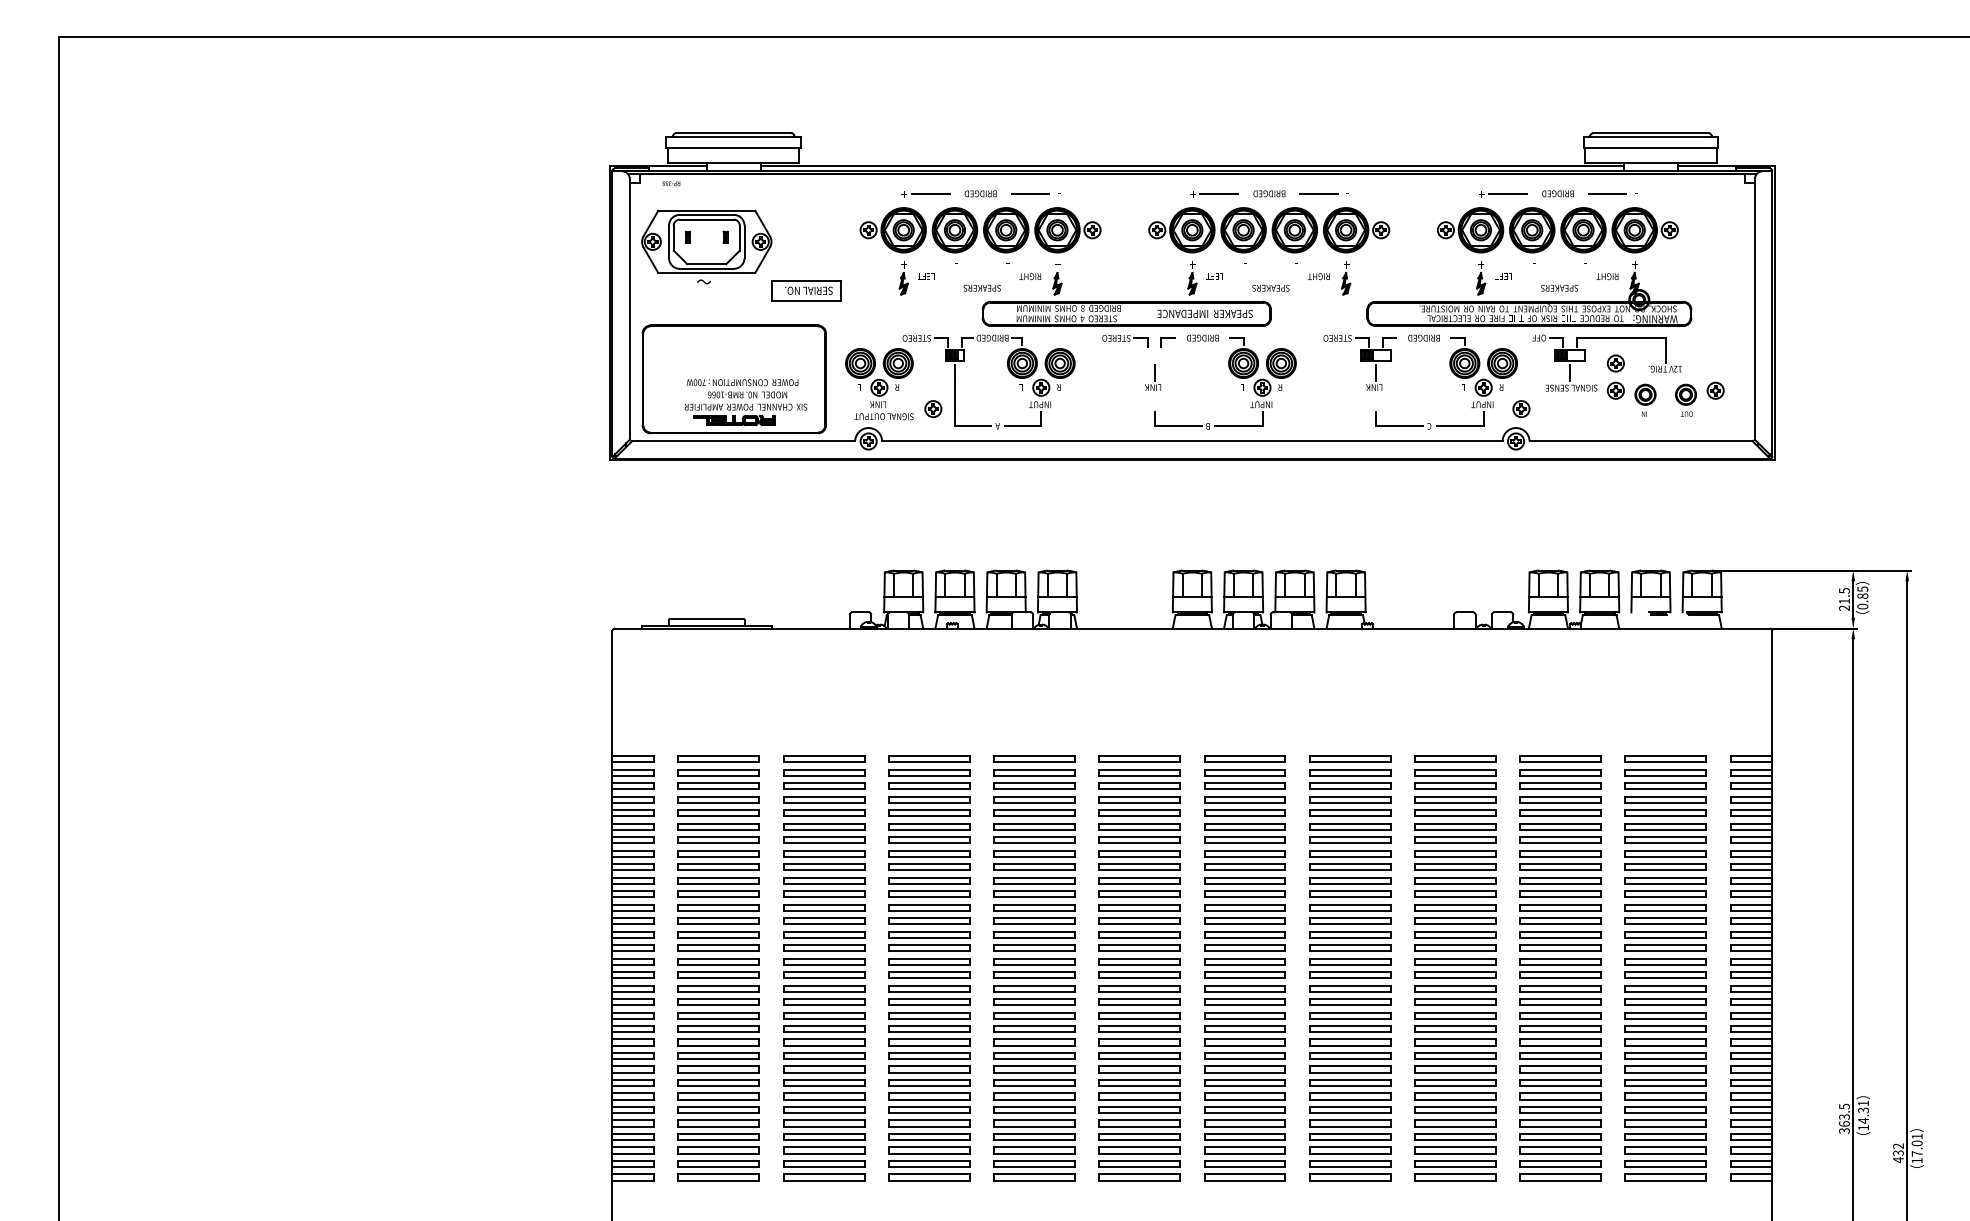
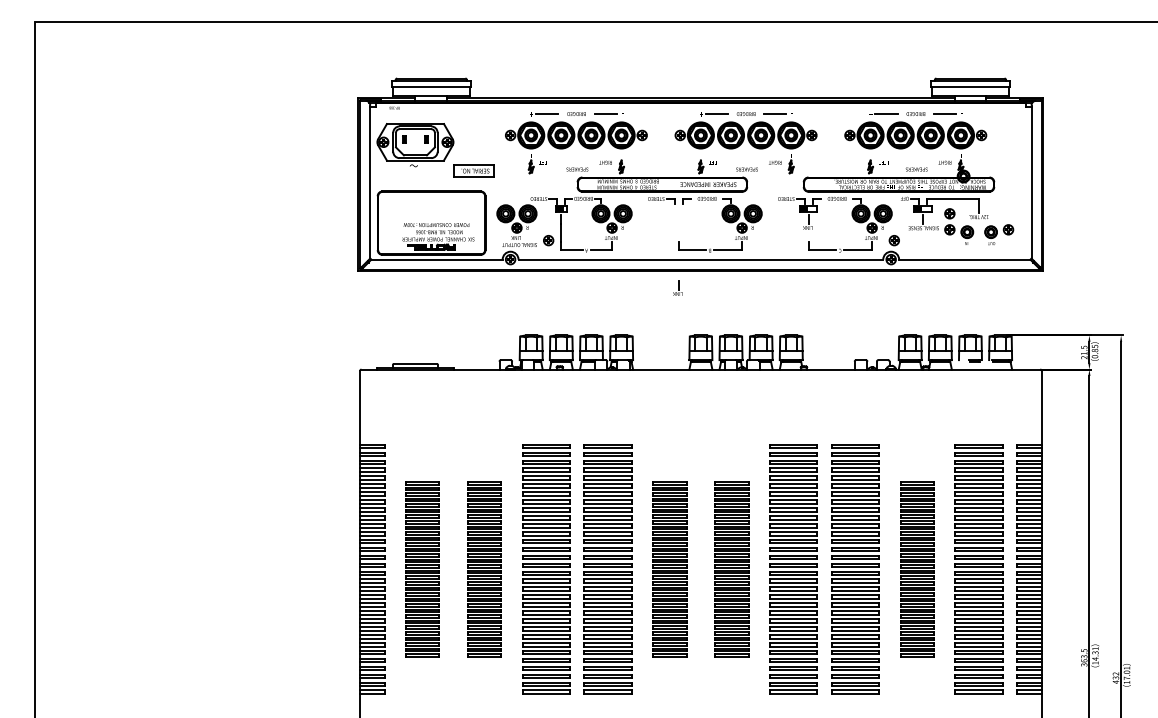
part: (1152, 376) -> (677, 287), moved
part: (718, 968) -> (422, 569), size x0.7
part: (824, 968) -> (484, 569), size x0.7
part: (1138, 968) -> (669, 569), size x0.7
part: (1244, 968) -> (731, 569), size x0.7
part: (1560, 968) -> (917, 569), size x0.7

